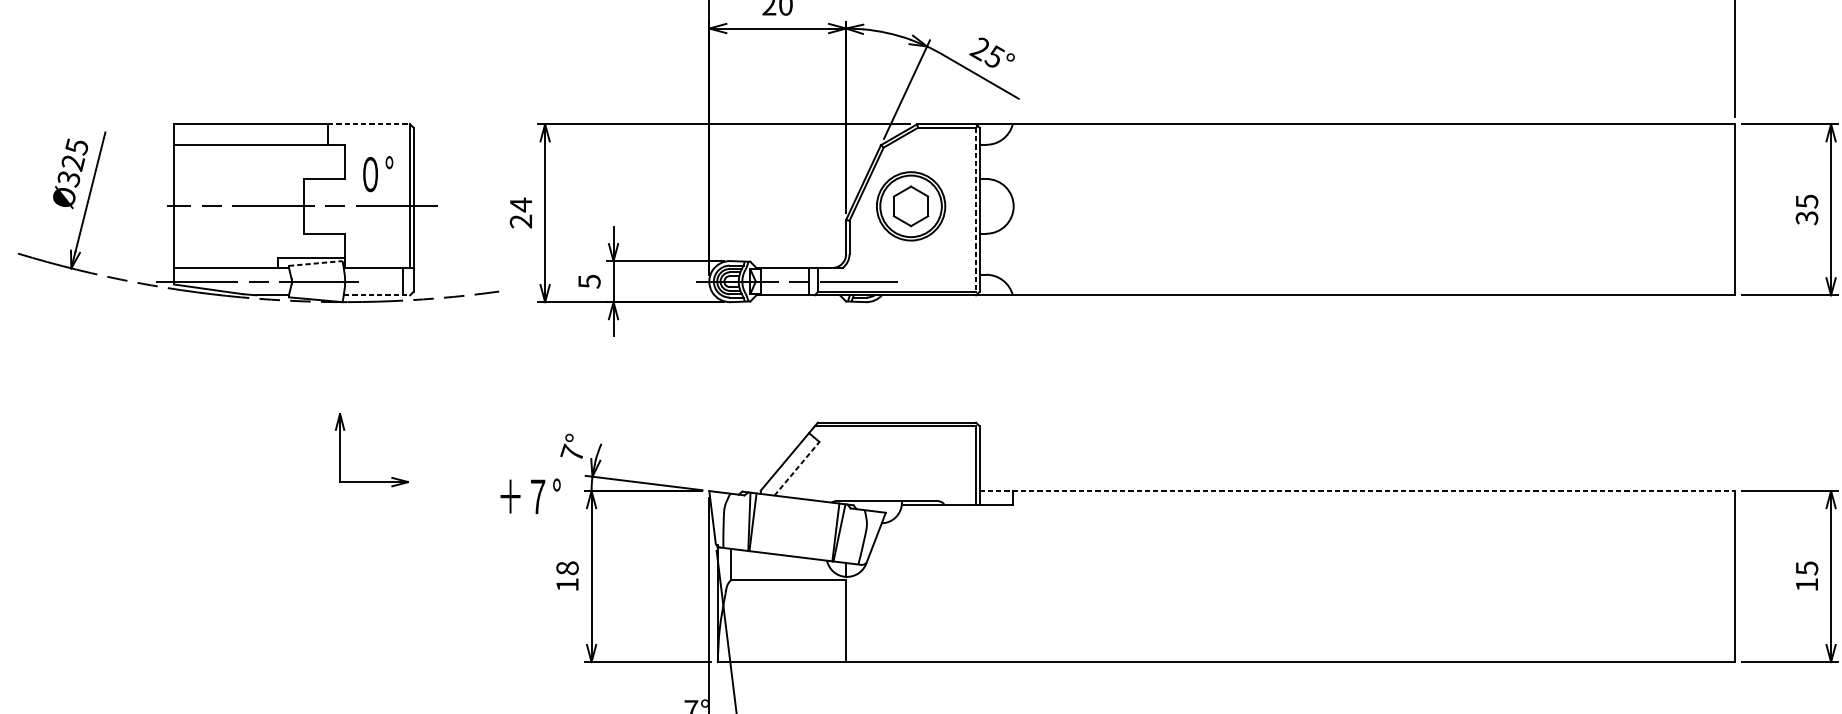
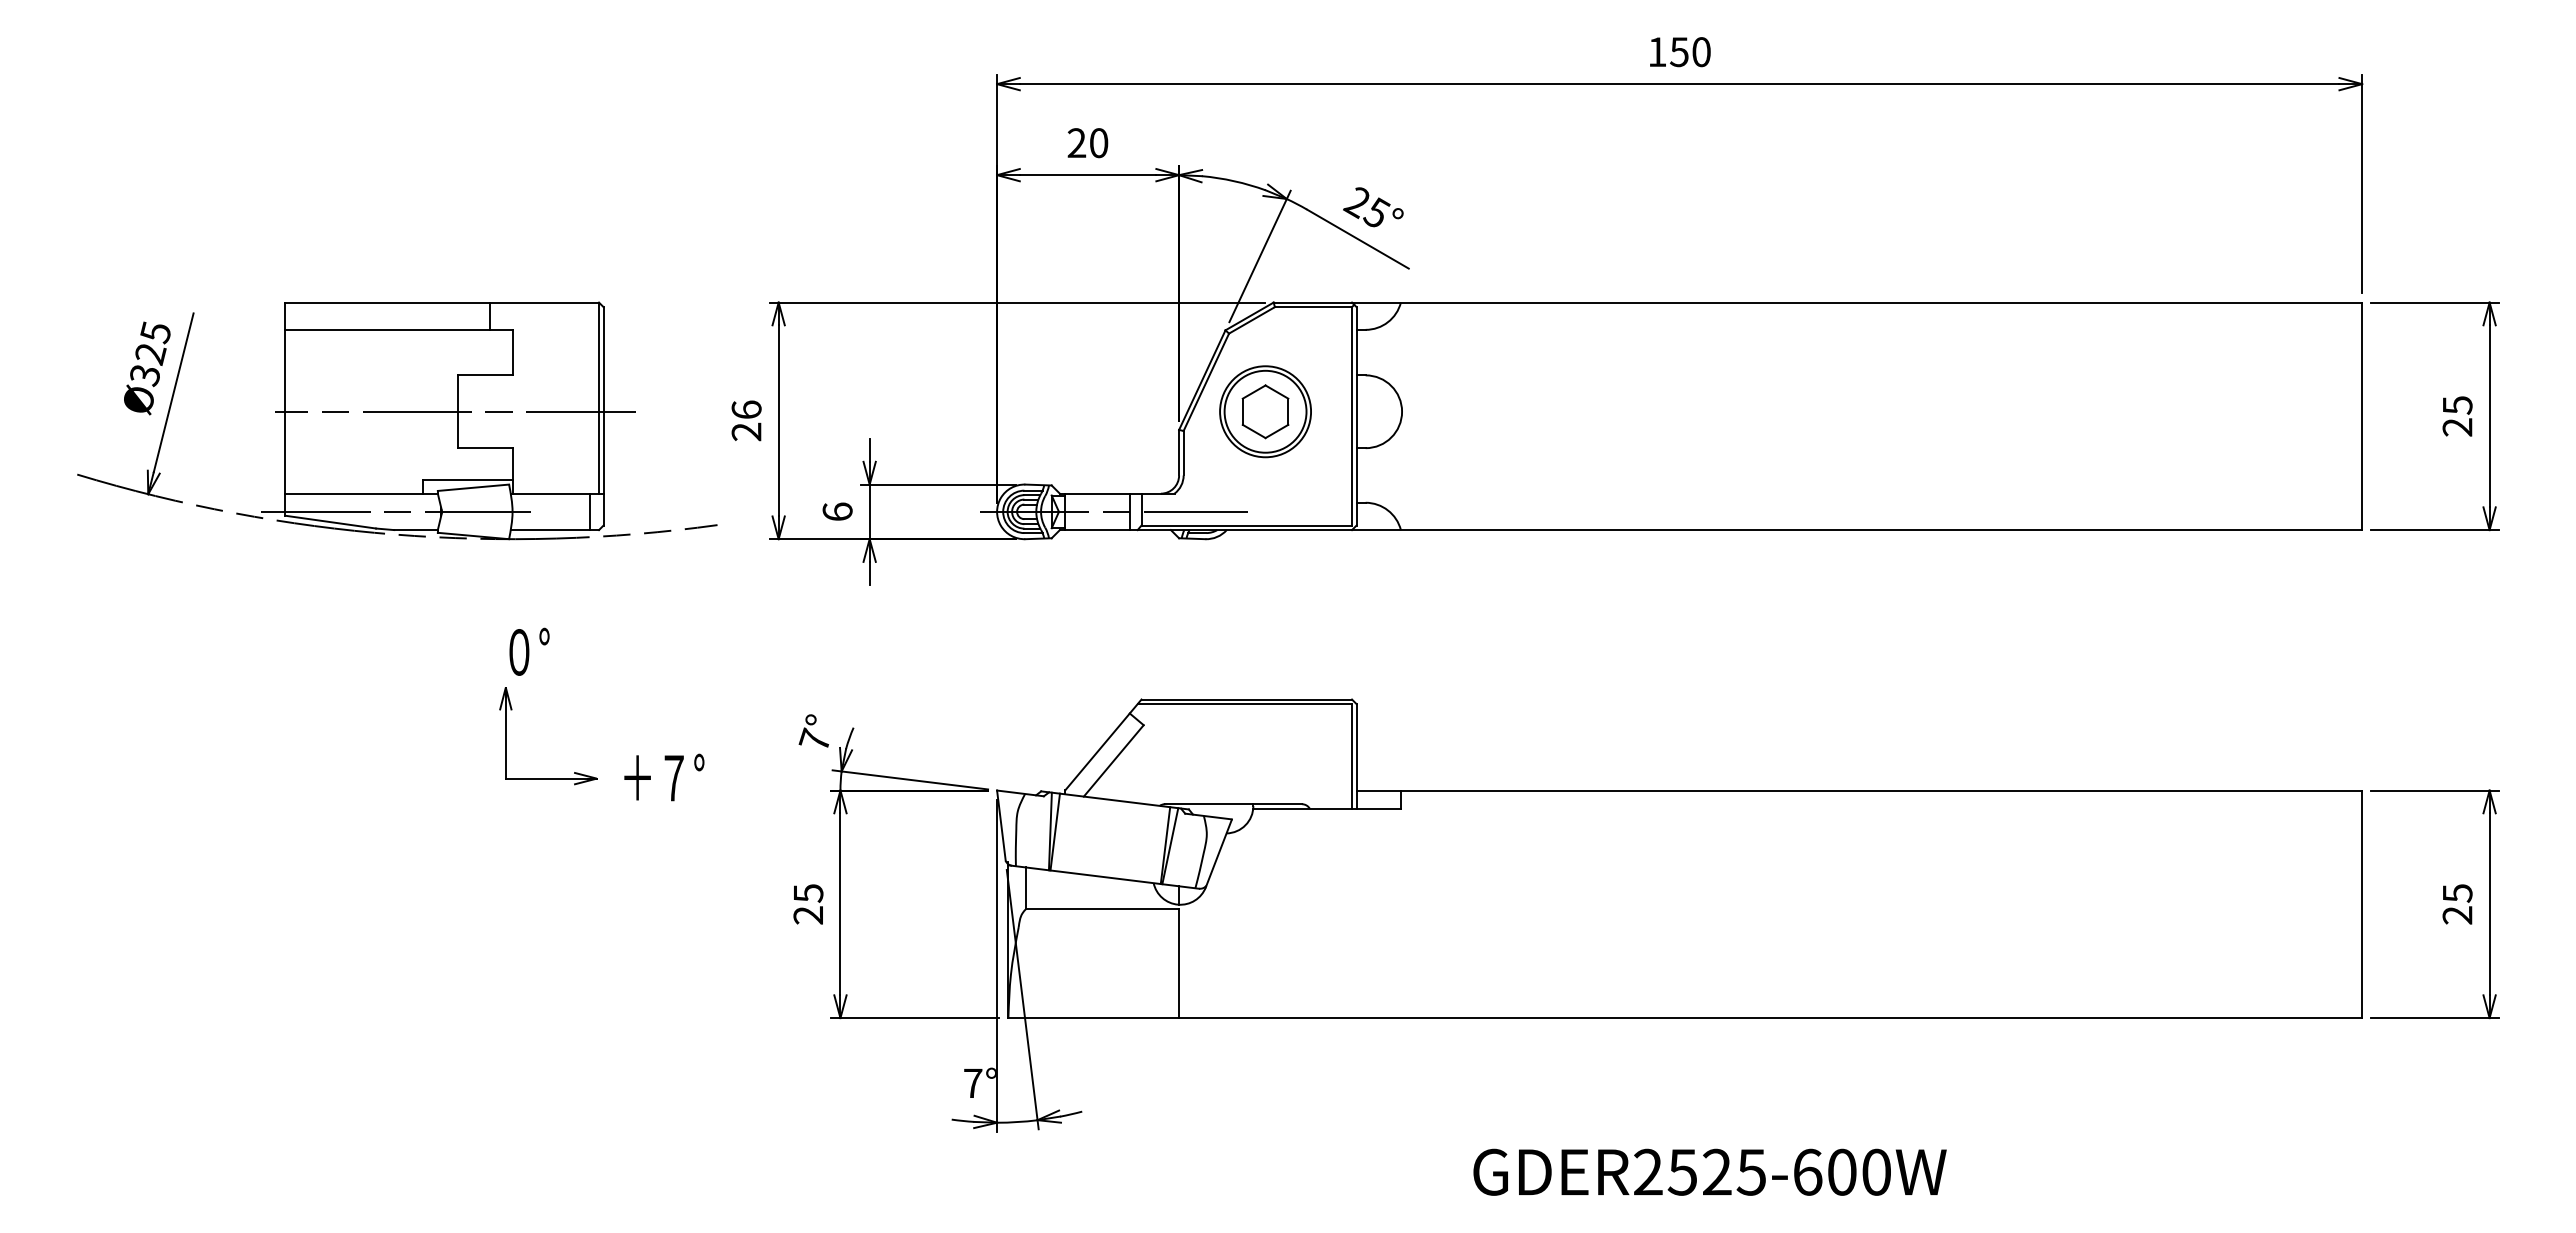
line: (369, 124) -> (544, 302), dashed -> solid
text: (378, 173) -> (529, 651), moved
text: (520, 204) -> (746, 409), 24 -> 26
line: (976, 209) -> (1352, 416), dashed -> solid
text: (1806, 218) -> (2457, 427), 35 -> 25
line: (315, 263) -> (473, 487), dashed -> solid
text: (589, 281) -> (837, 511), 5 -> 6
line: (377, 295) -> (555, 530), dashed -> solid
line: (796, 468) -> (1113, 760), dashed -> solid
line: (1357, 491) -> (1859, 790), dashed -> solid
text: (530, 496) -> (664, 777), moved
text: (567, 576) -> (808, 904), 18 -> 25
text: (1806, 584) -> (2457, 915), 15 -> 25

